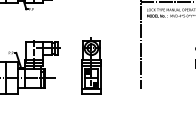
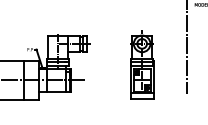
part: (91, 65) -> (142, 64), moved

